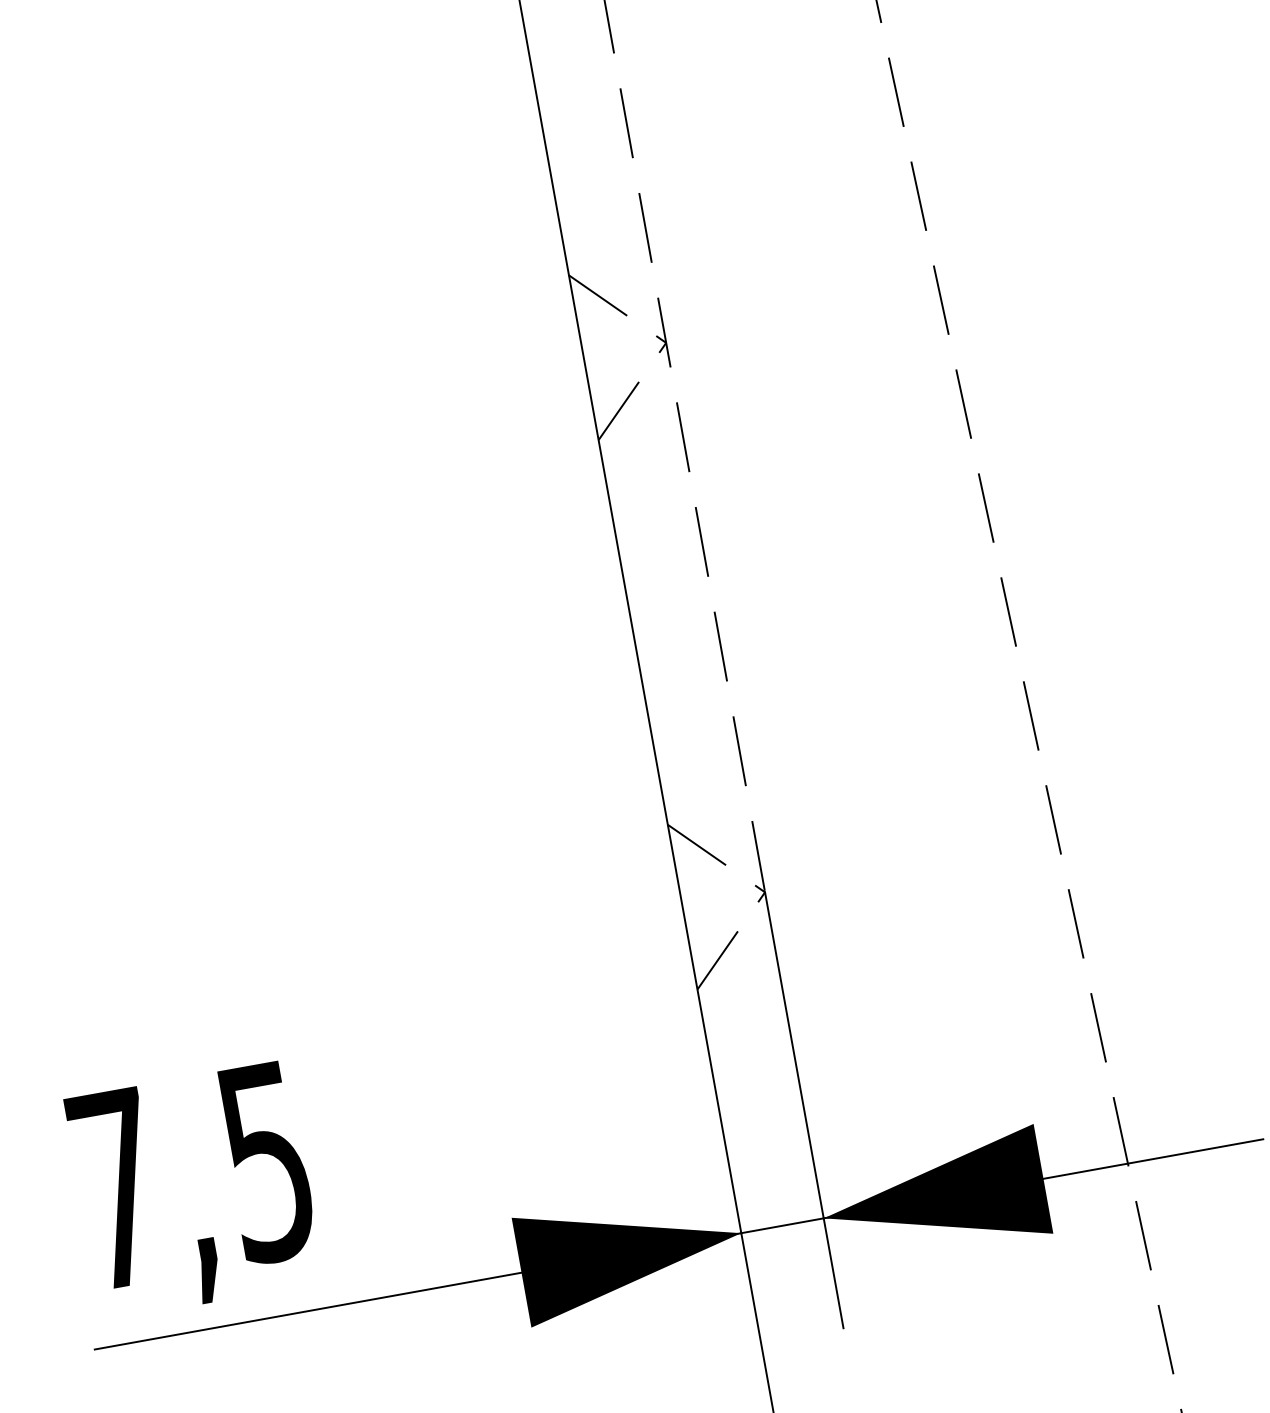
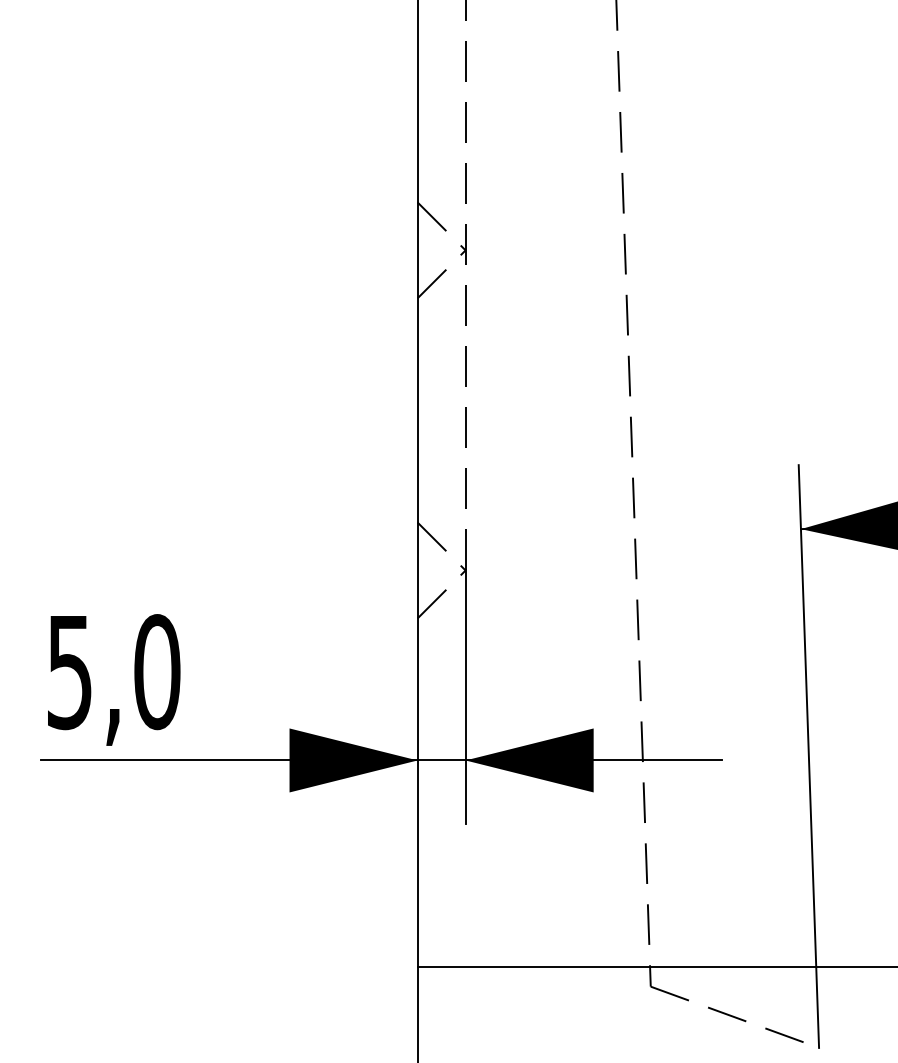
text: (193, 1175) -> (114, 672), 7,5 -> 5,0

